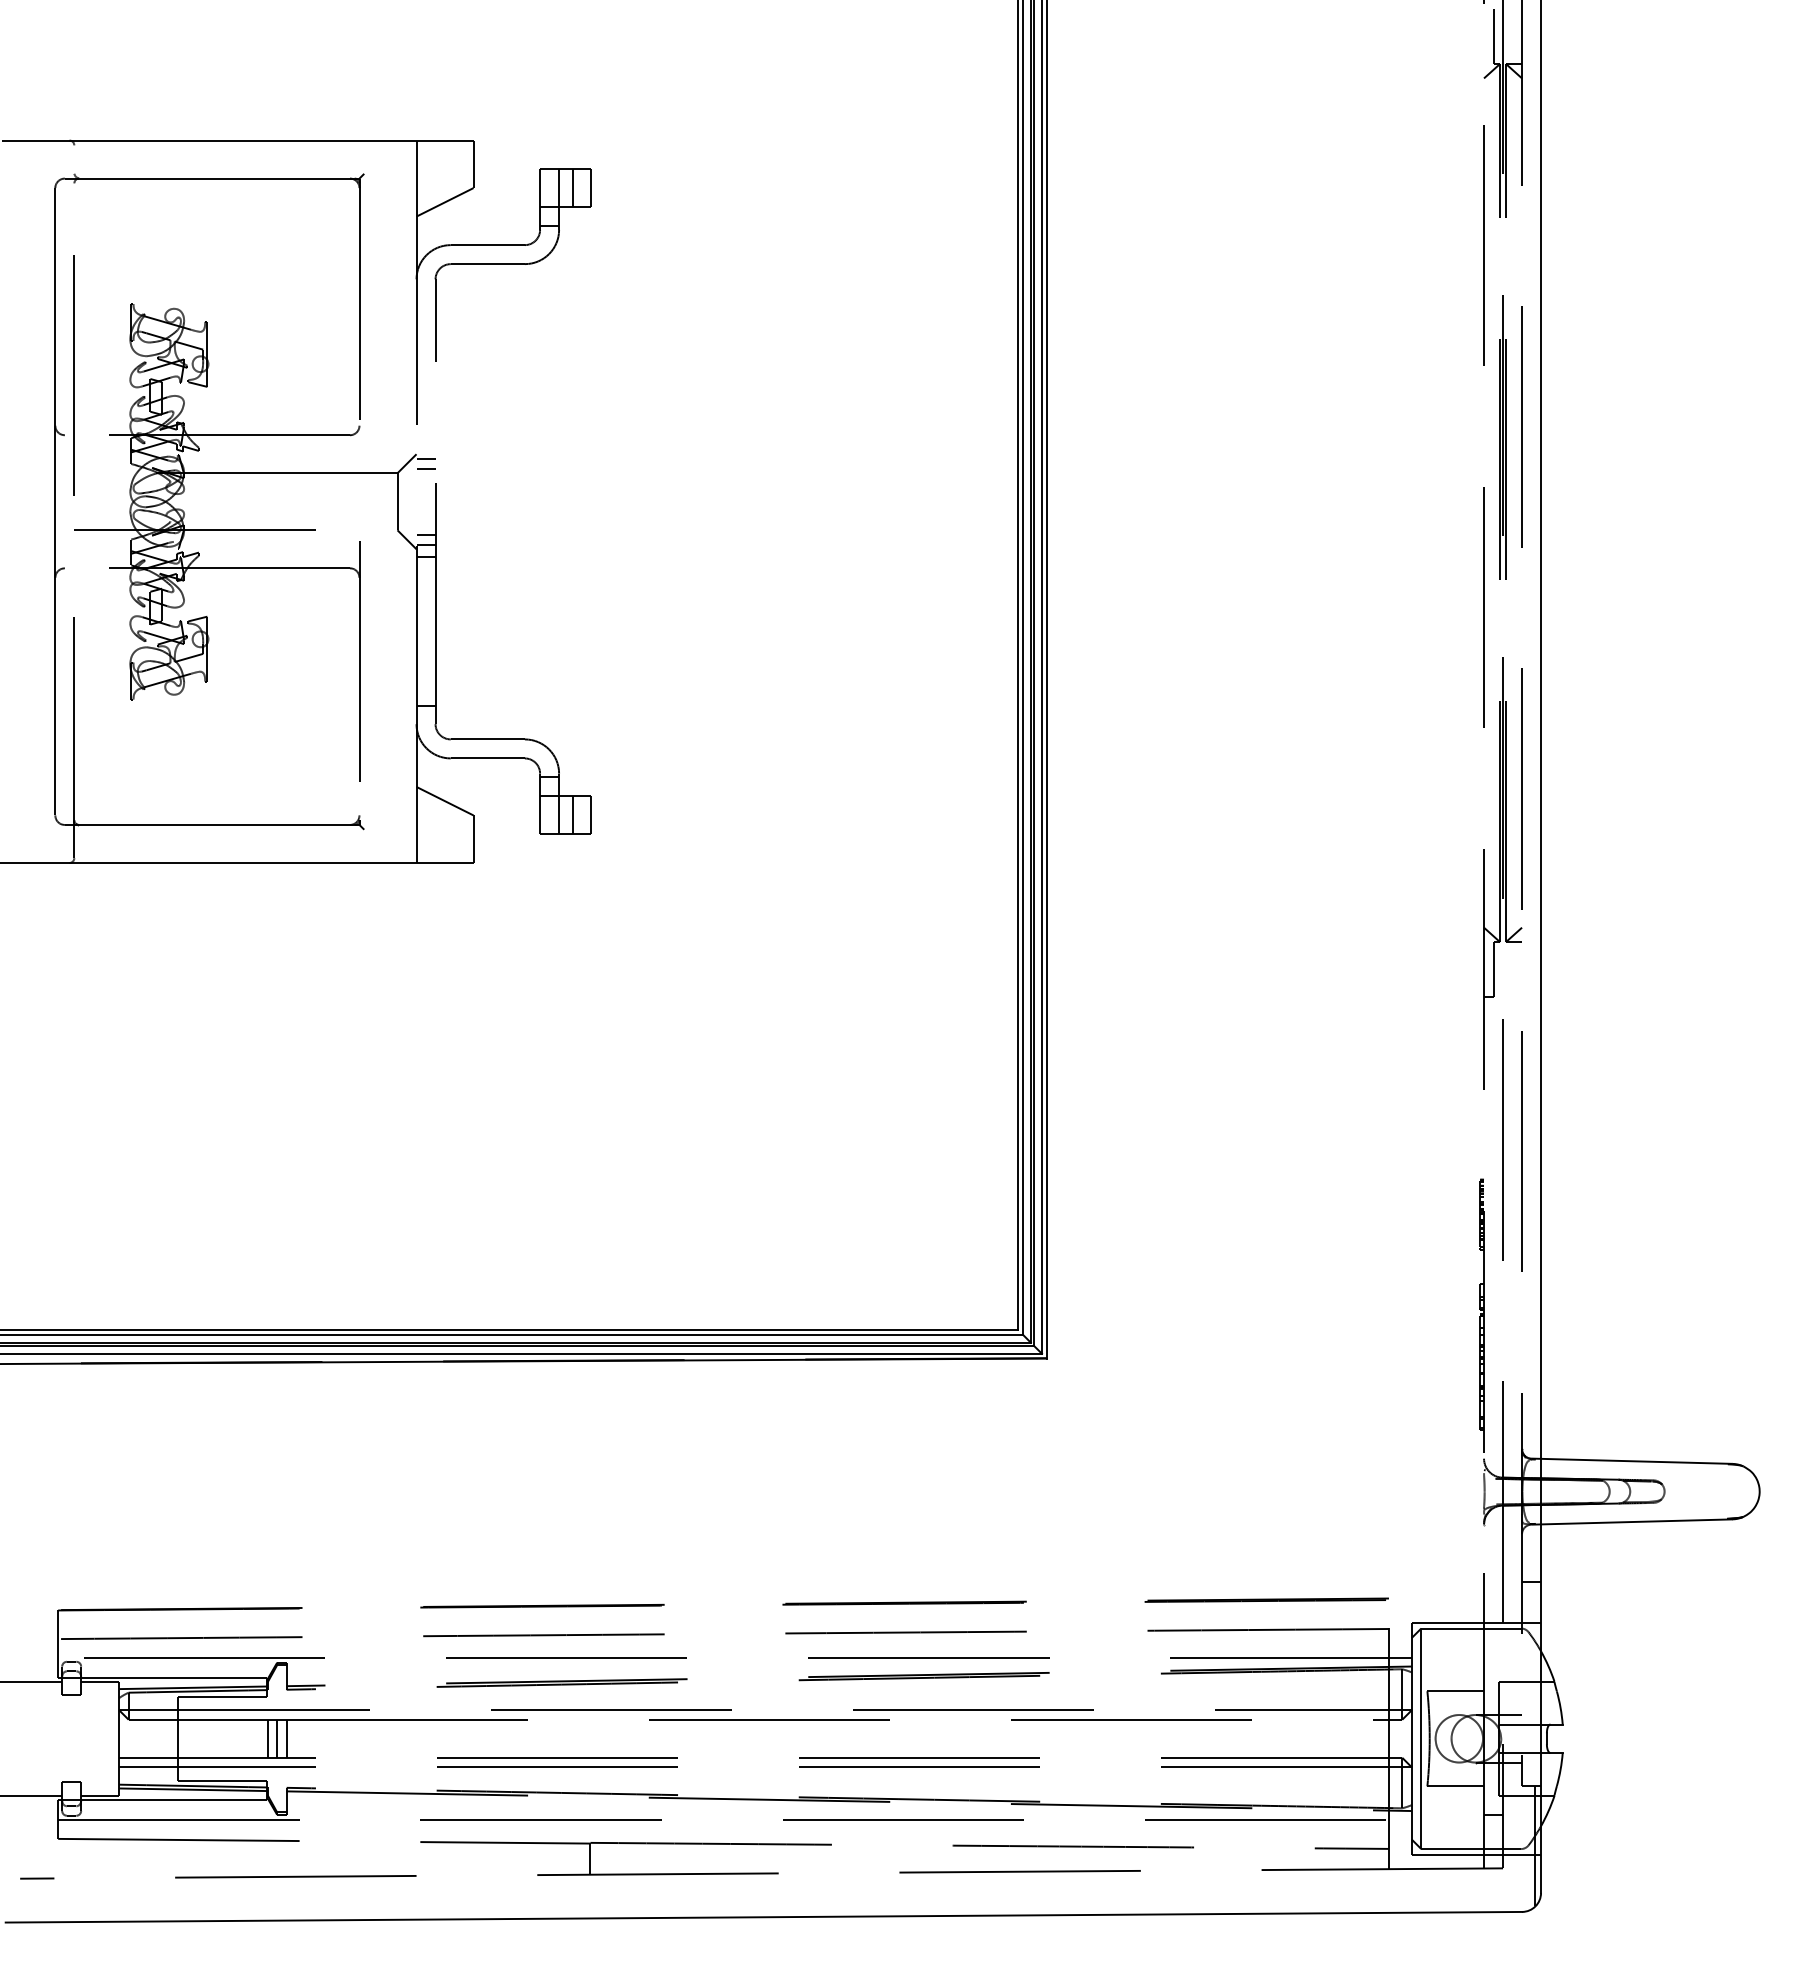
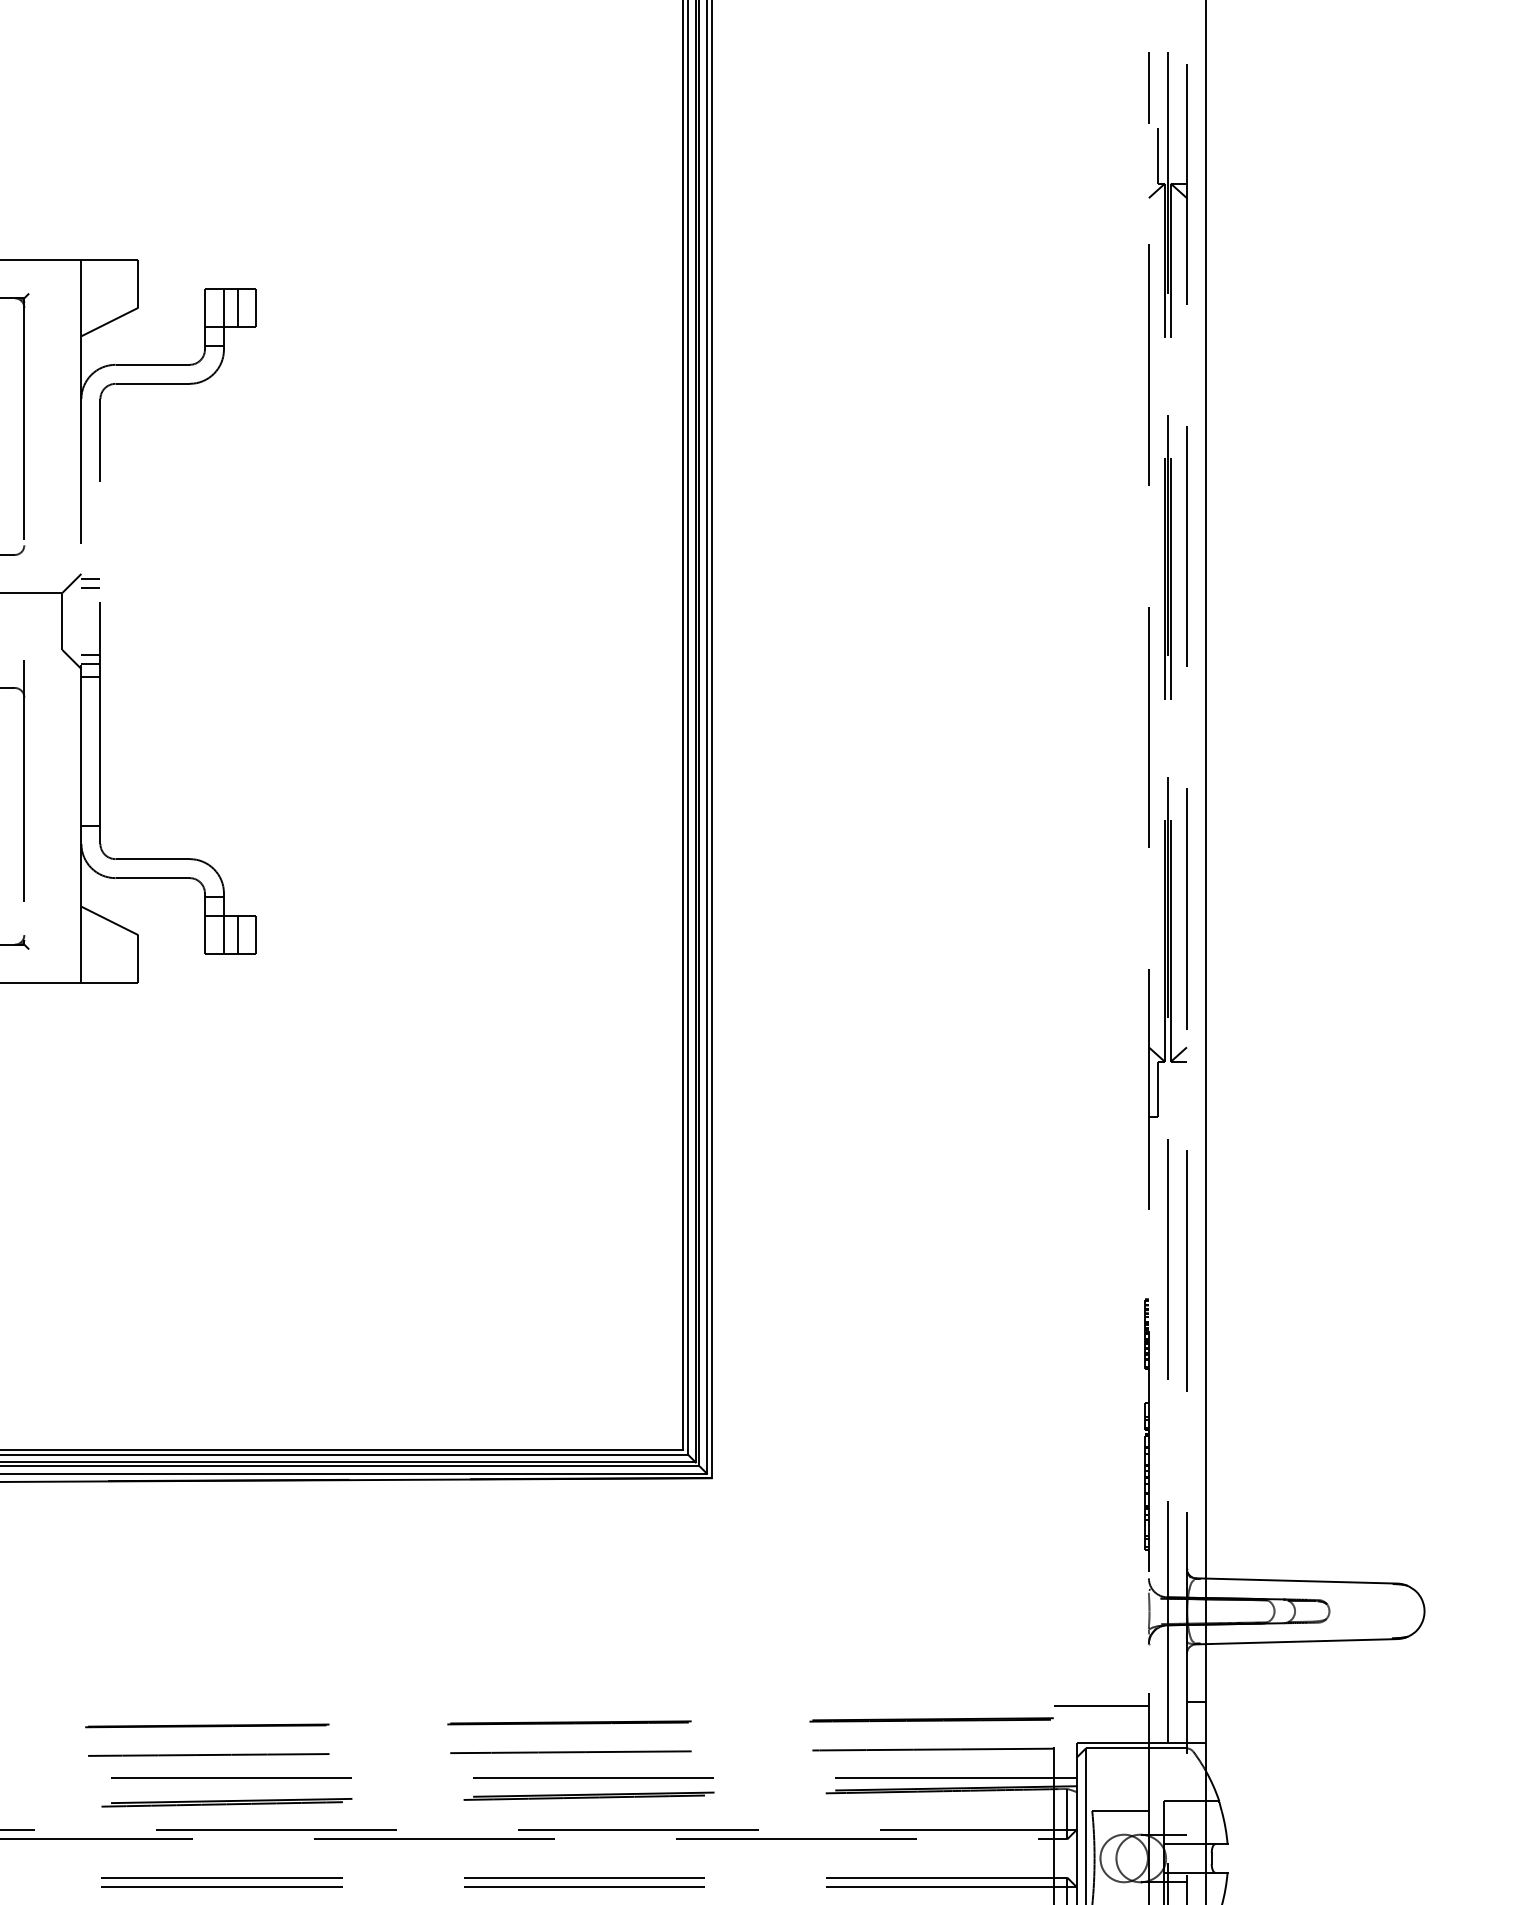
line: (1436, 1586) -> (1101, 1706), added

